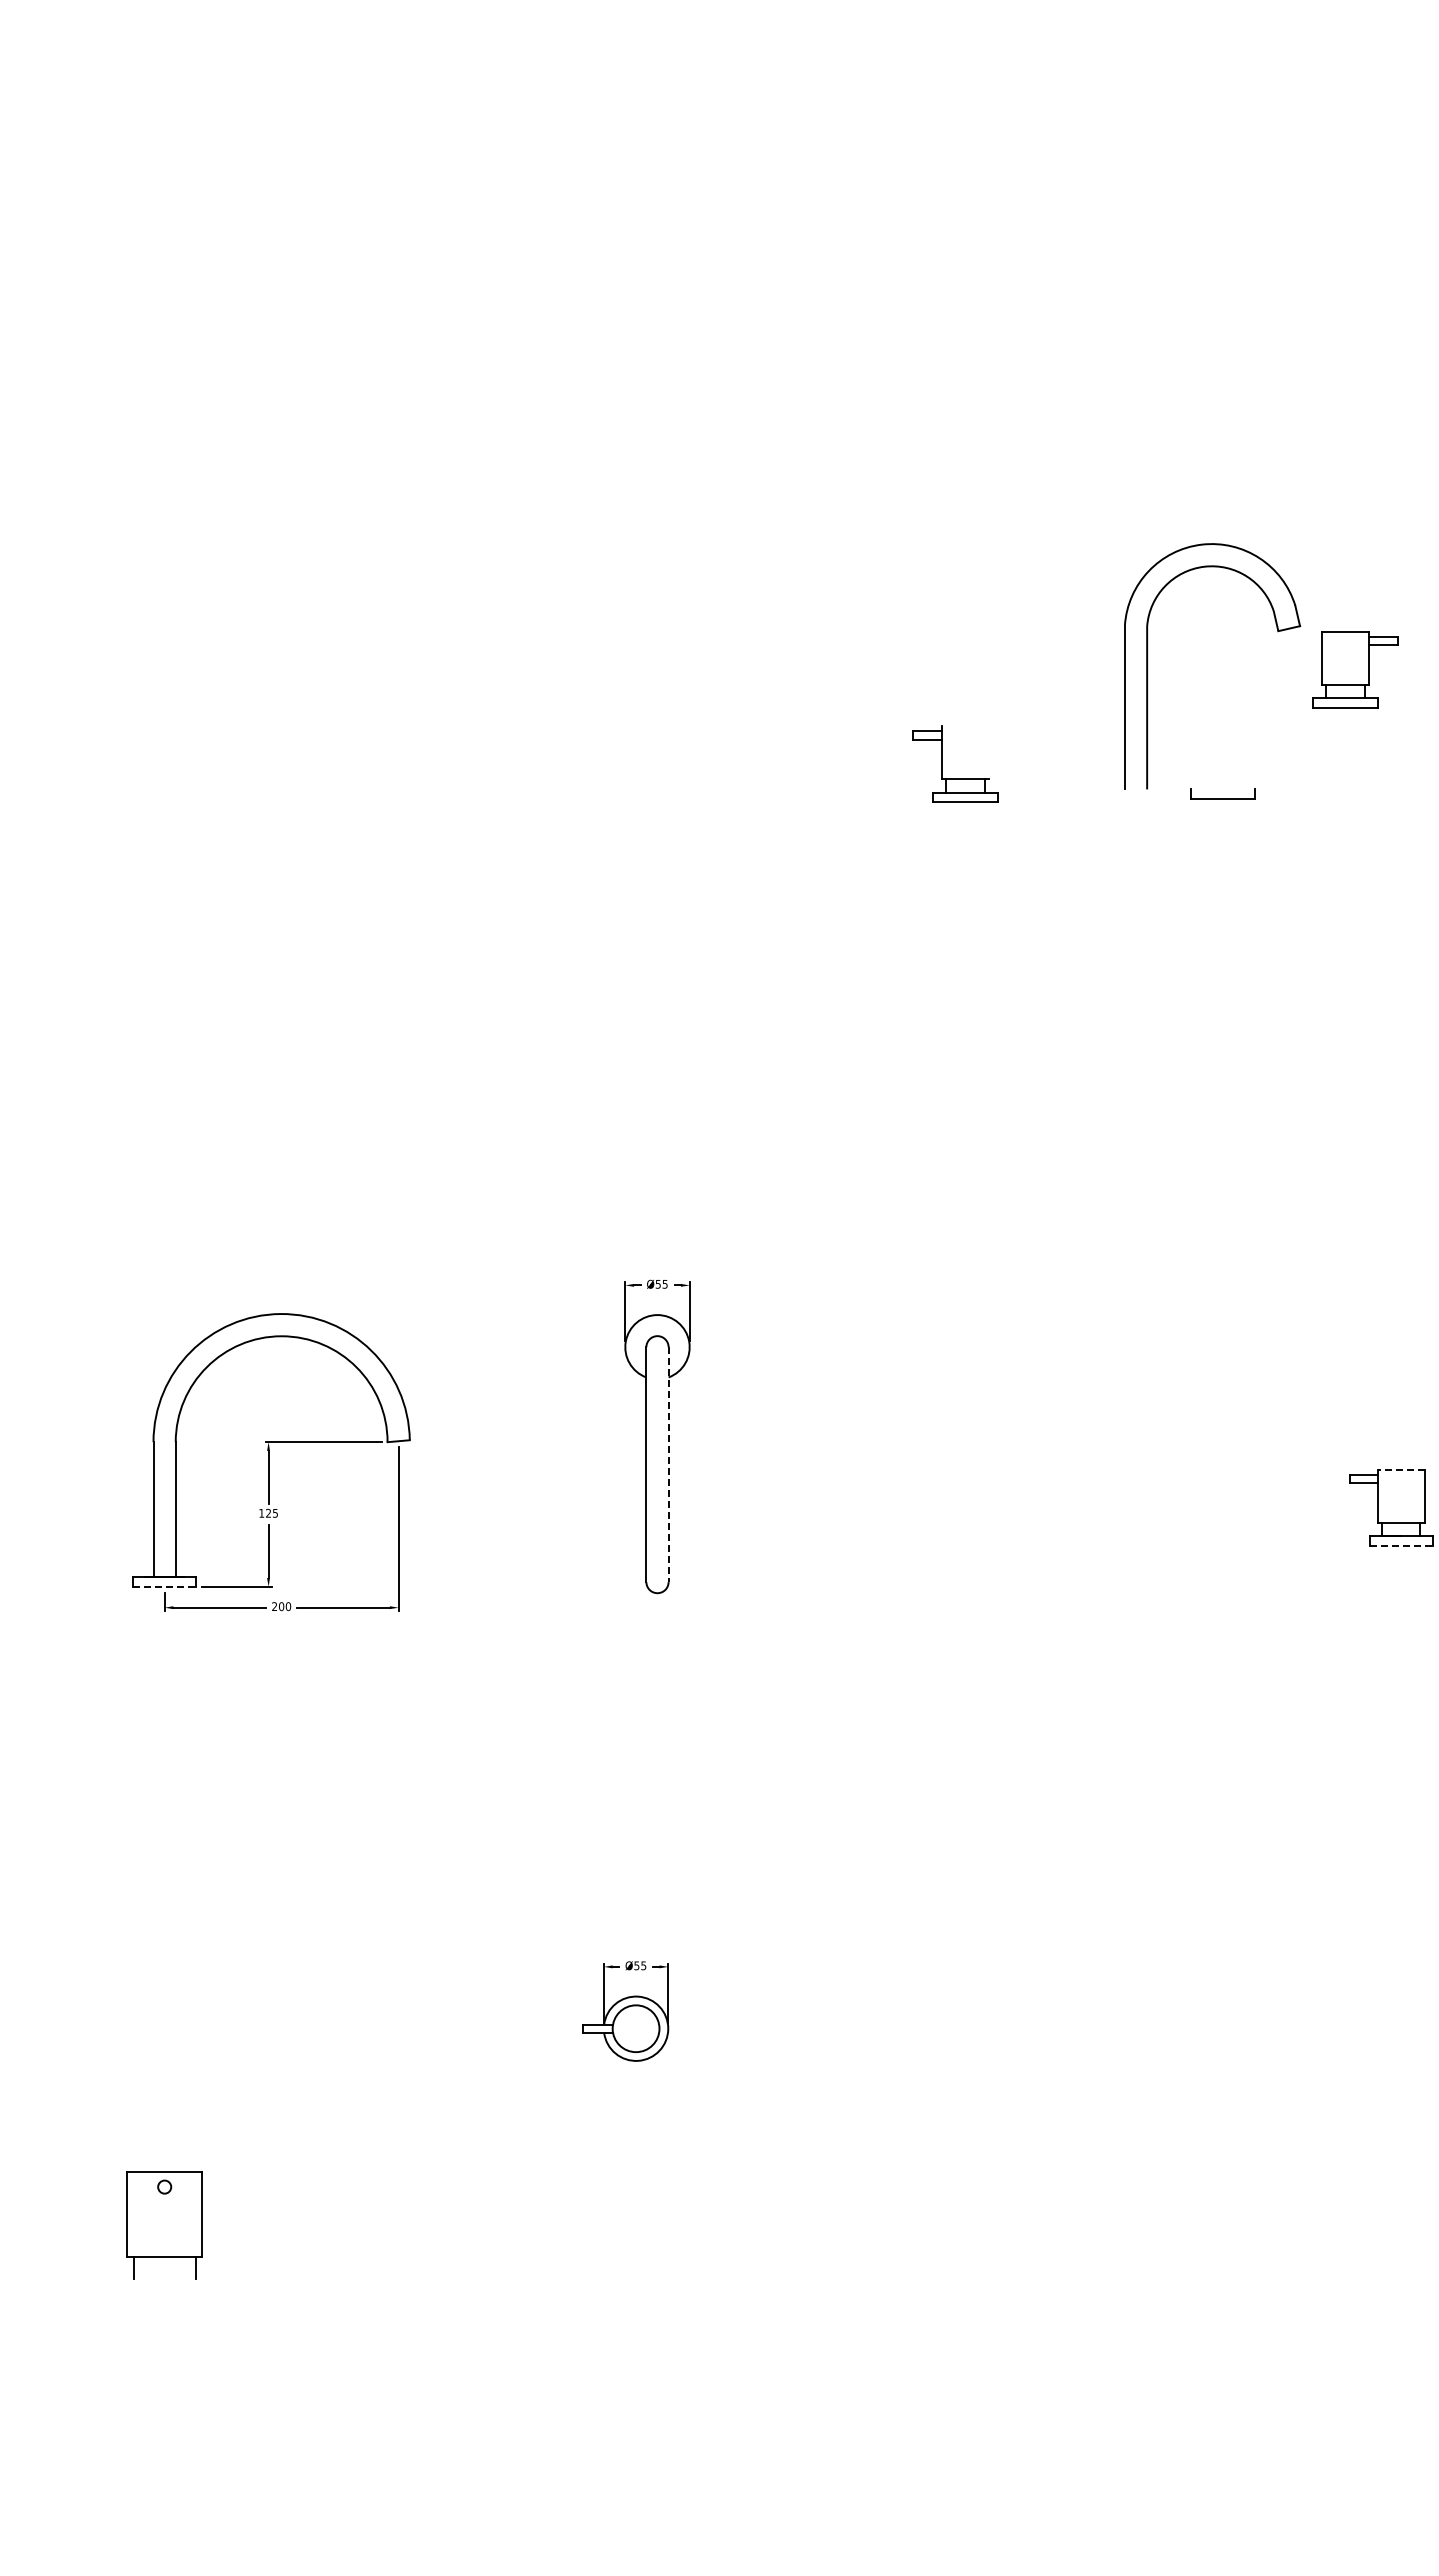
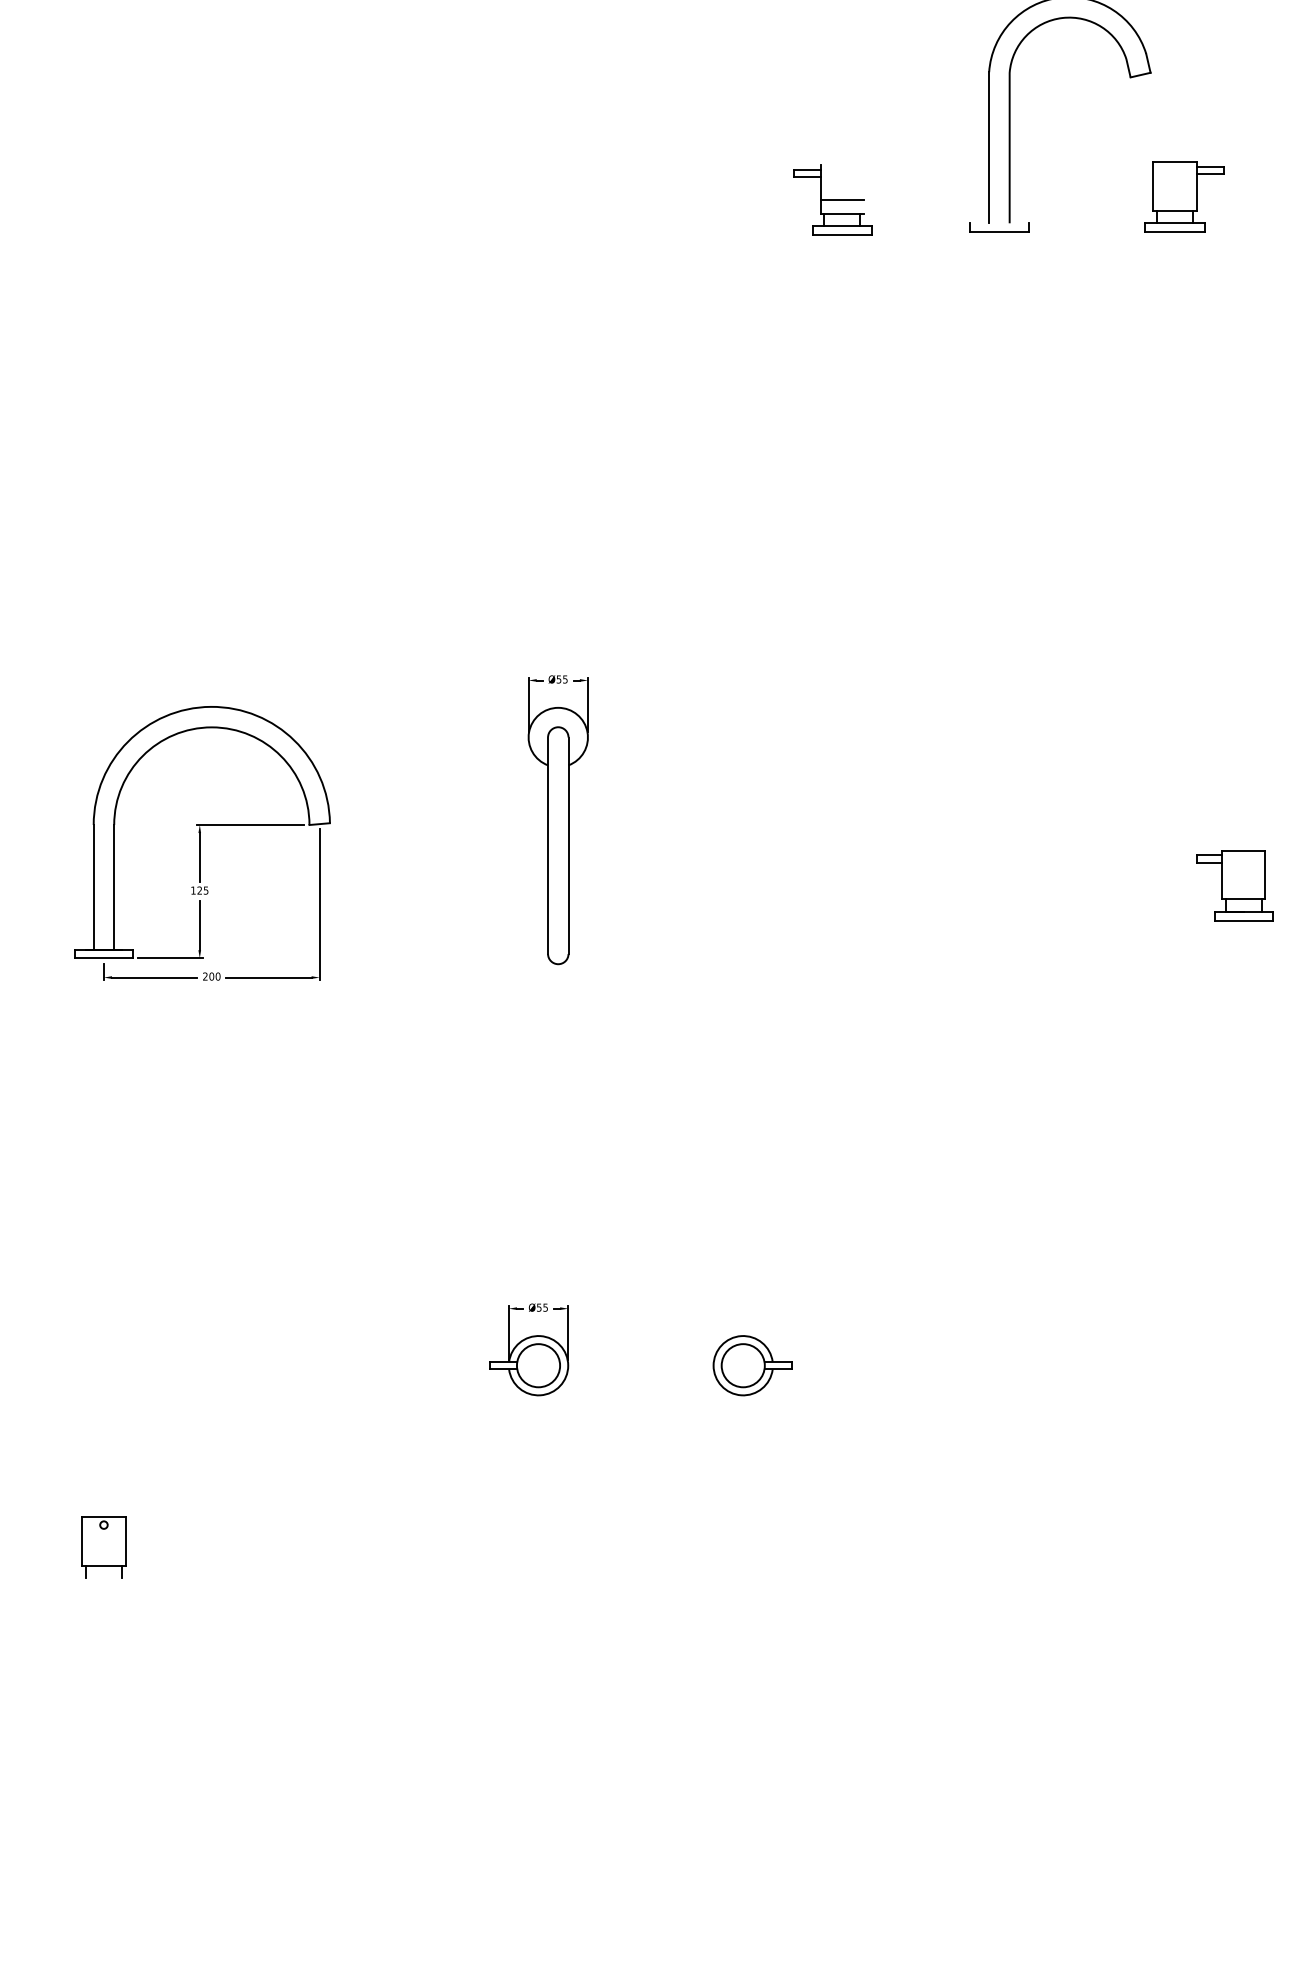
part: (1355, 669) -> (1184, 196), moved
line: (965, 764) -> (842, 200), added
part: (1222, 793) -> (998, 227), moved
line: (668, 1465) -> (568, 846), dashed -> solid
line: (1400, 1470) -> (1243, 851), dashed -> solid
line: (1401, 1545) -> (1244, 920), dashed -> solid
line: (164, 1586) -> (103, 958), dashed -> solid
part: (868, 2028) -> (752, 1365), added
part: (164, 2225) -> (103, 1547), size x0.62

